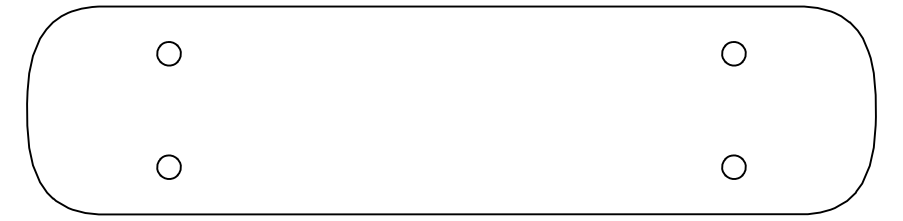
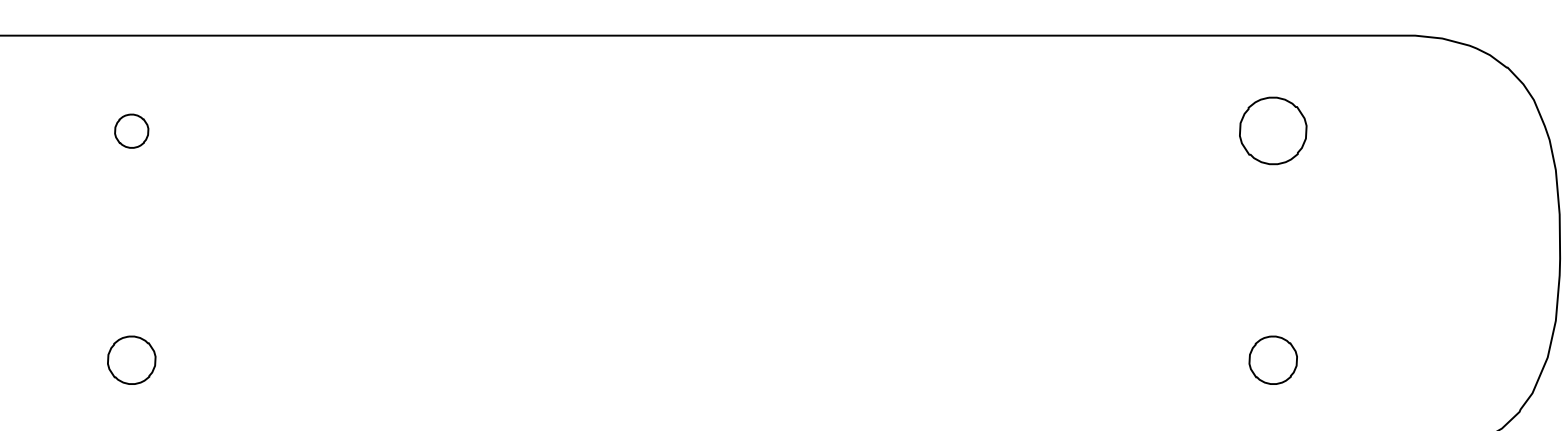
part: (168, 53) -> (130, 130), size x0.7
part: (733, 53) -> (1272, 130), size x1.4

